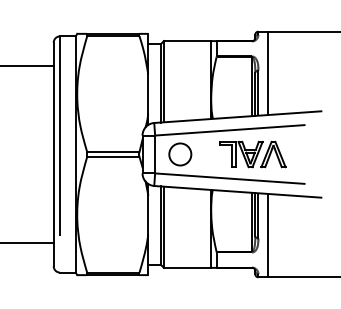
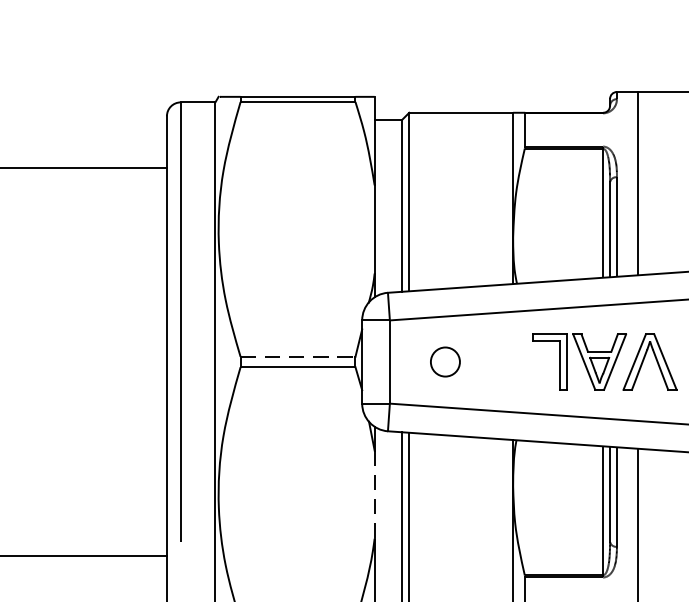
line: (113, 152) -> (298, 357), solid -> dashed
circle: (180, 154) -> (445, 362), size x0.6
line: (148, 215) -> (375, 496), solid -> dashed

